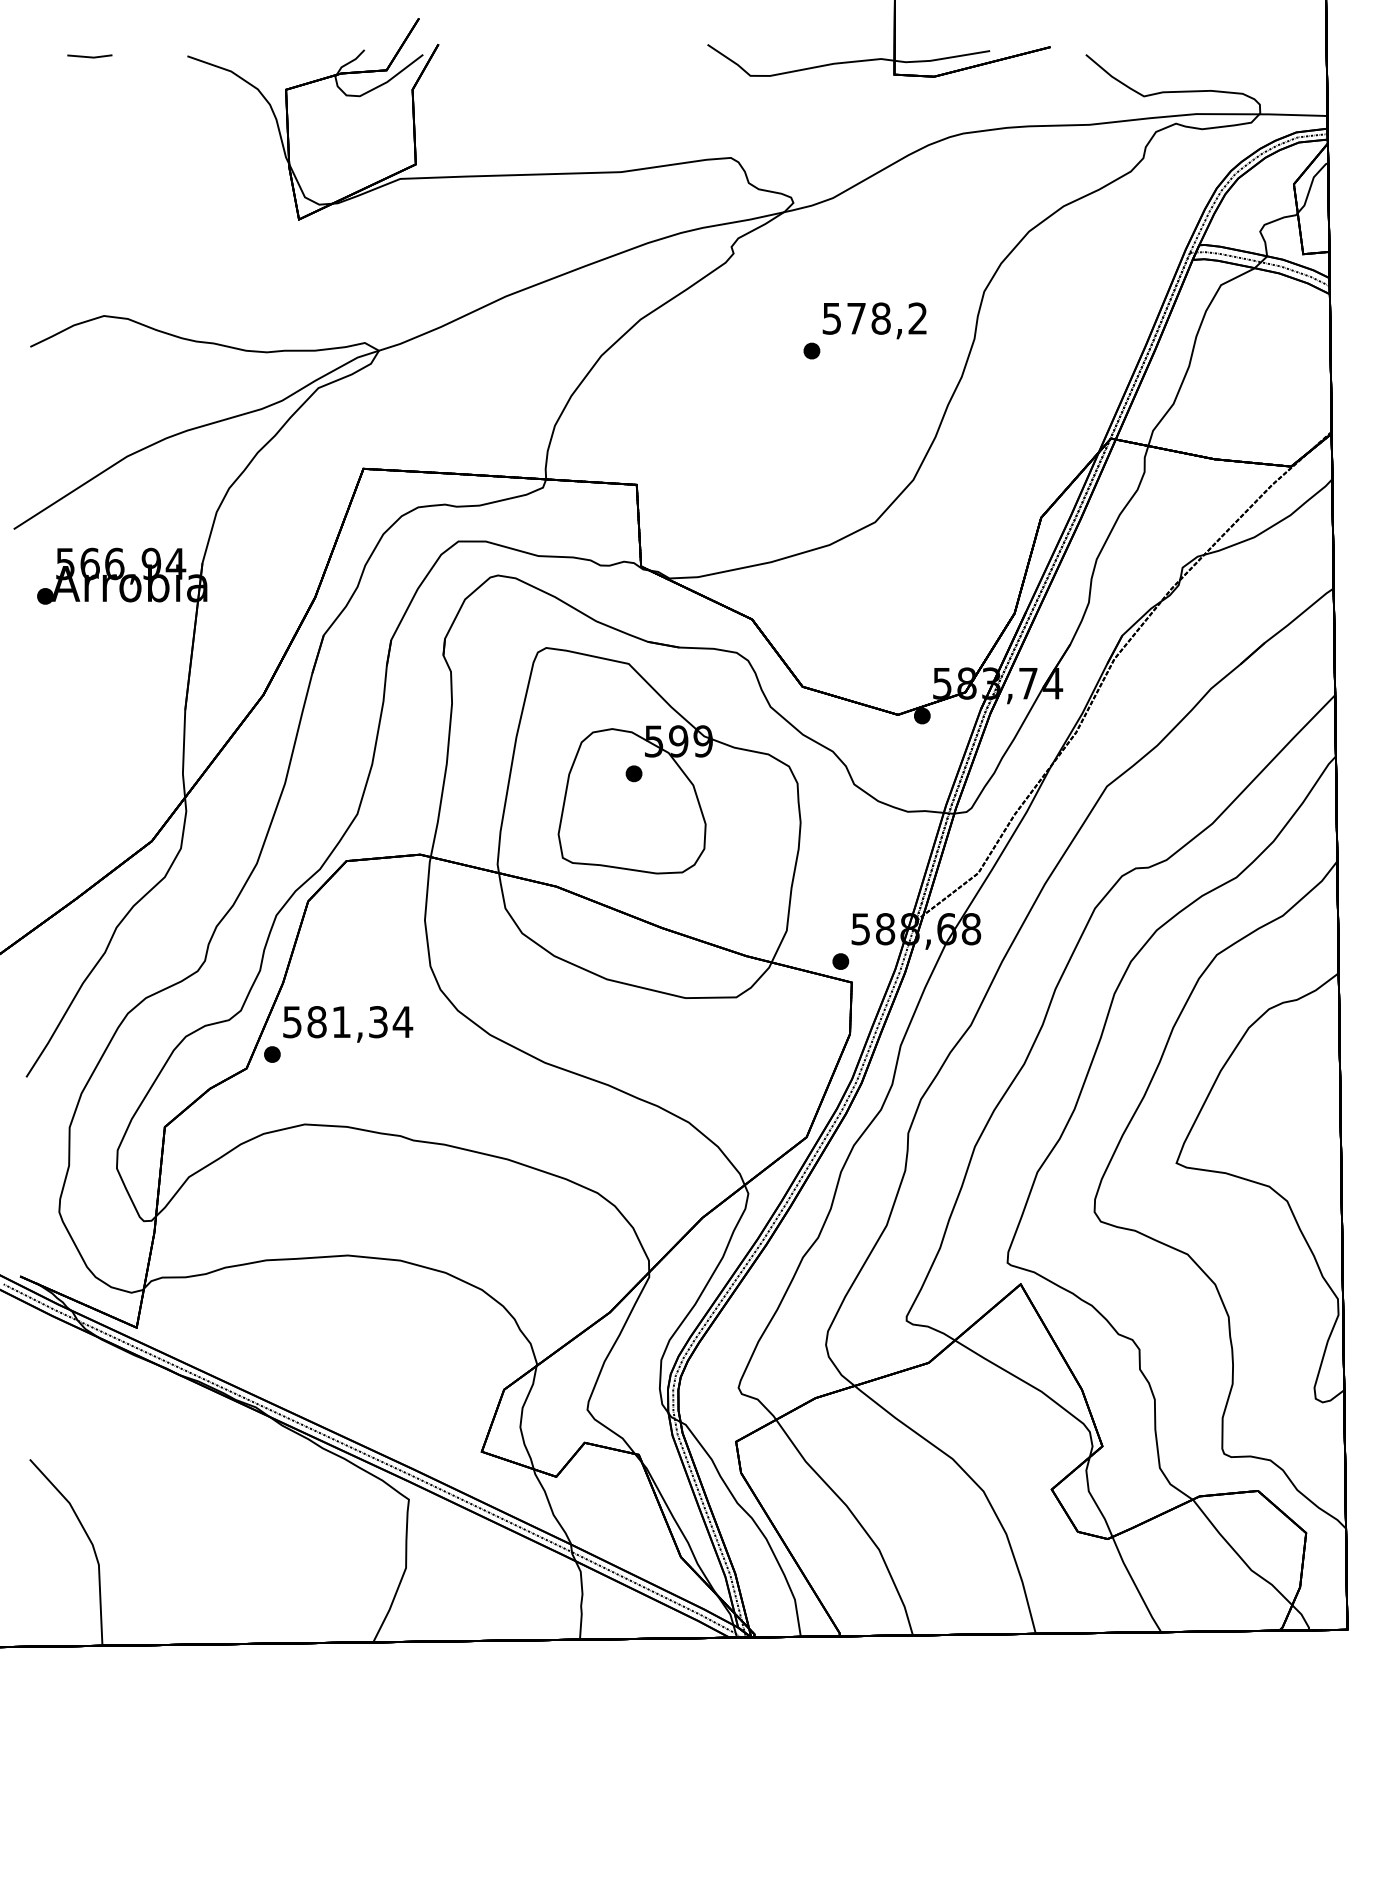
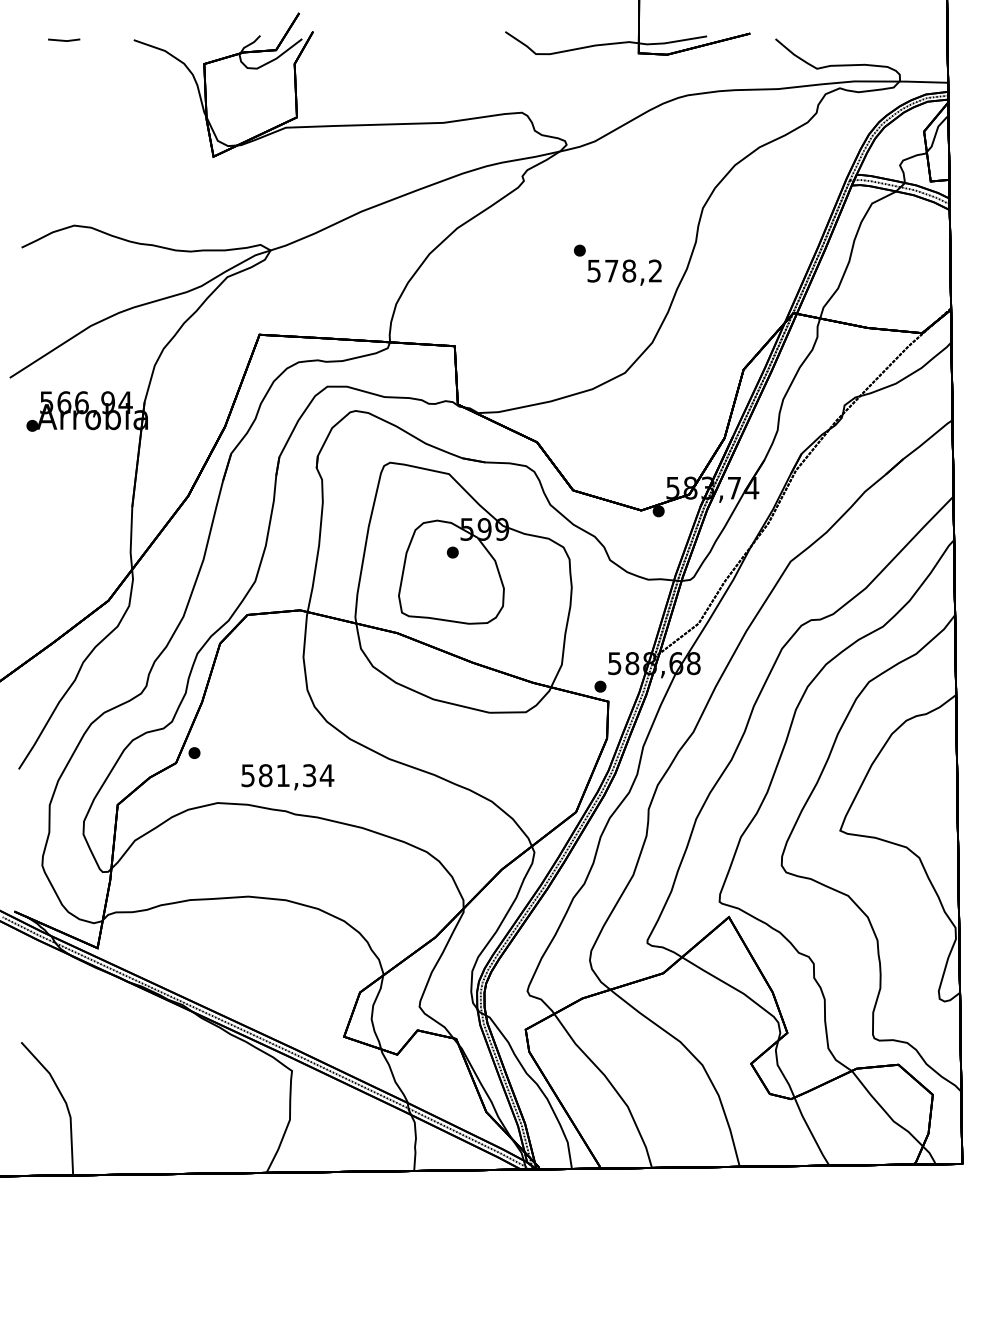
text: (874, 320) -> (624, 272), moved
text: (348, 1024) -> (288, 777), moved

